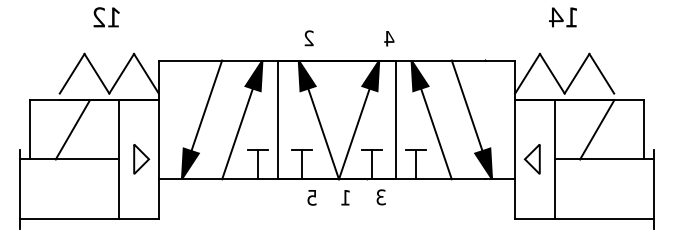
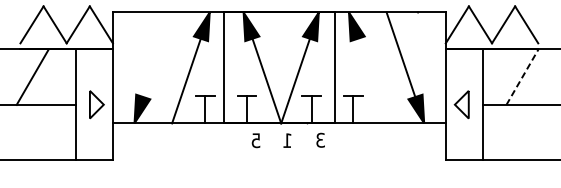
line: (206, 105) -> (157, 54), removed
line: (597, 129) -> (522, 76), solid -> dashed
line: (436, 133) -> (372, 80), removed

